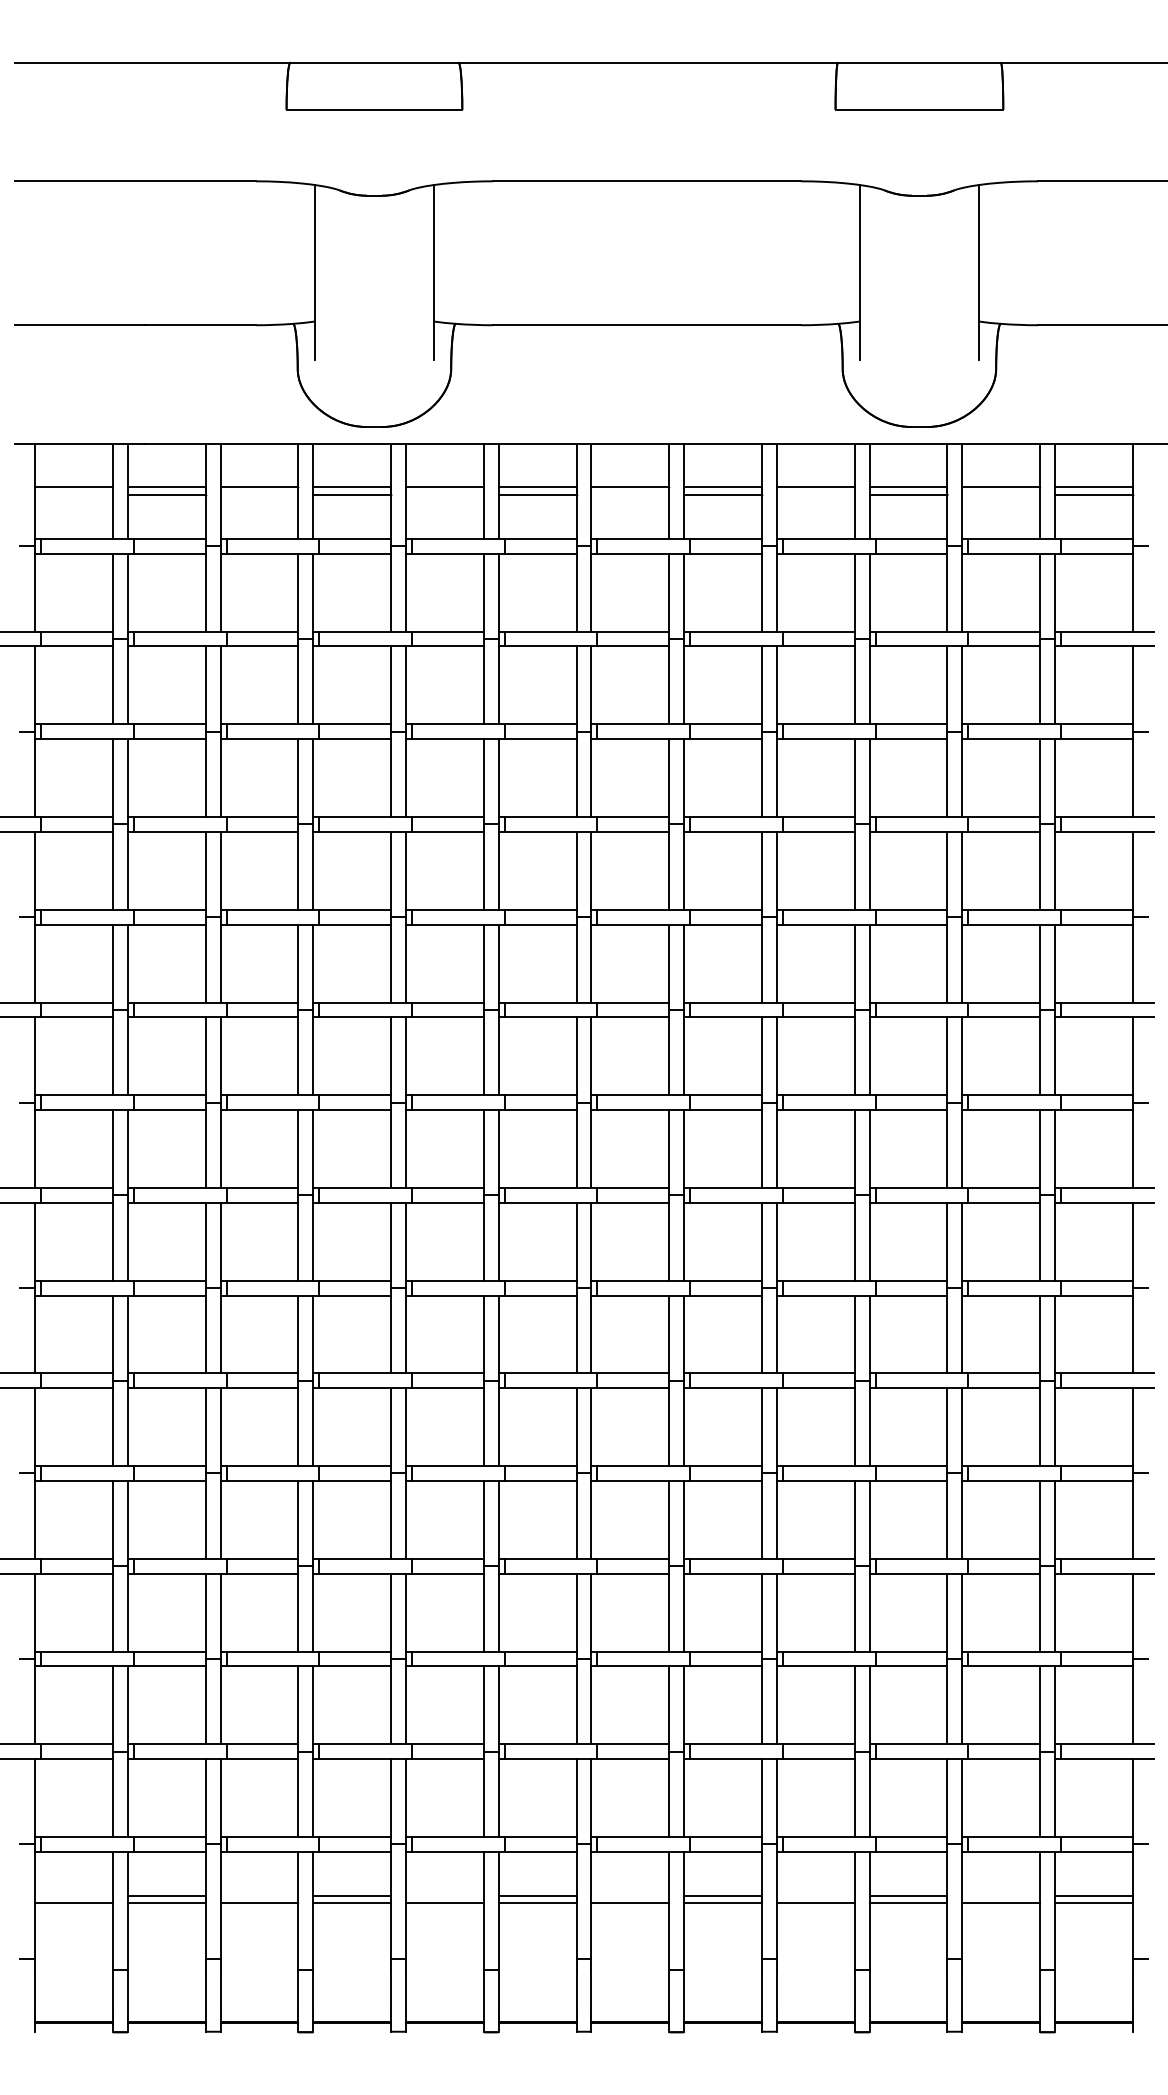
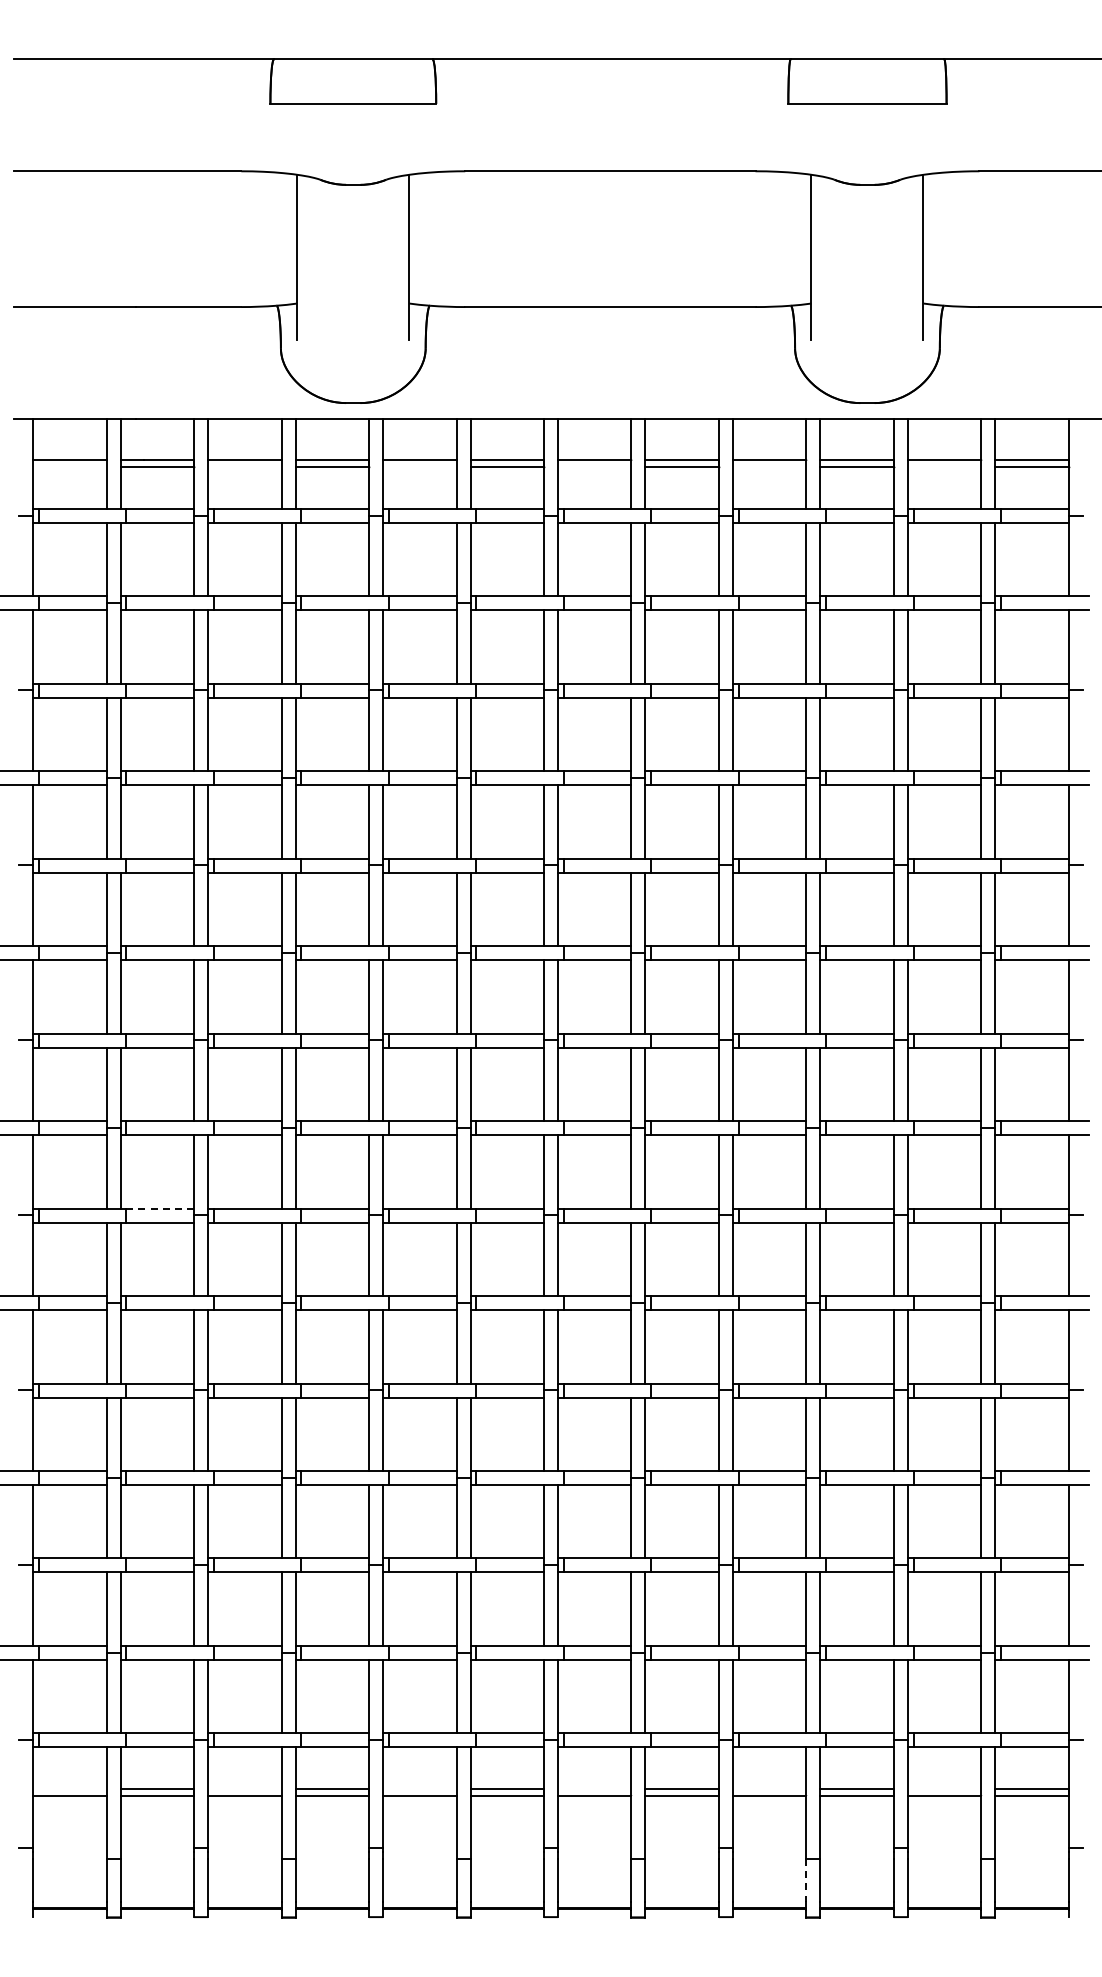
line: (170, 1280) -> (160, 1208), solid -> dashed
line: (854, 1992) -> (806, 1880), solid -> dashed

